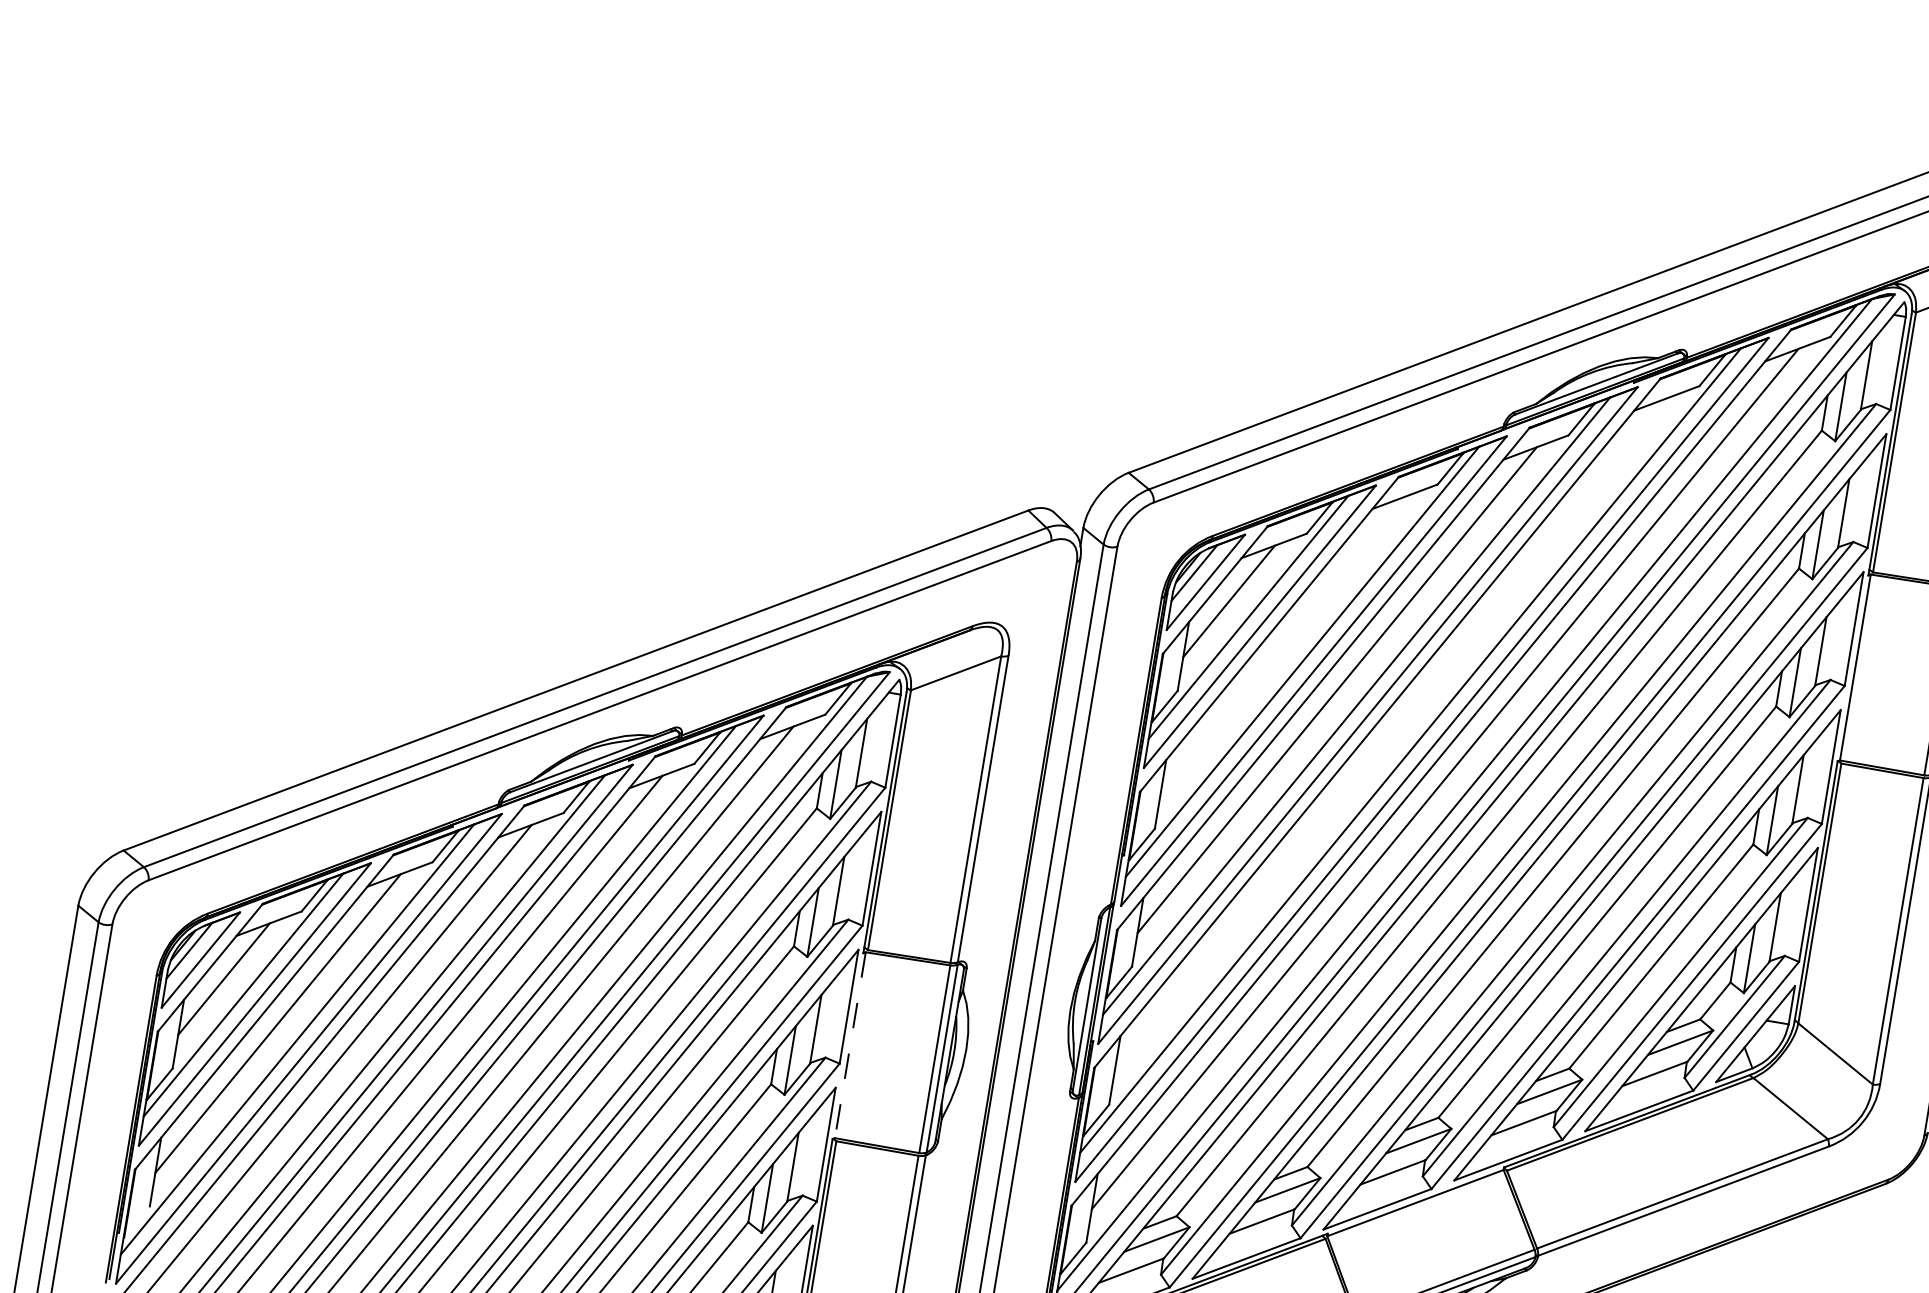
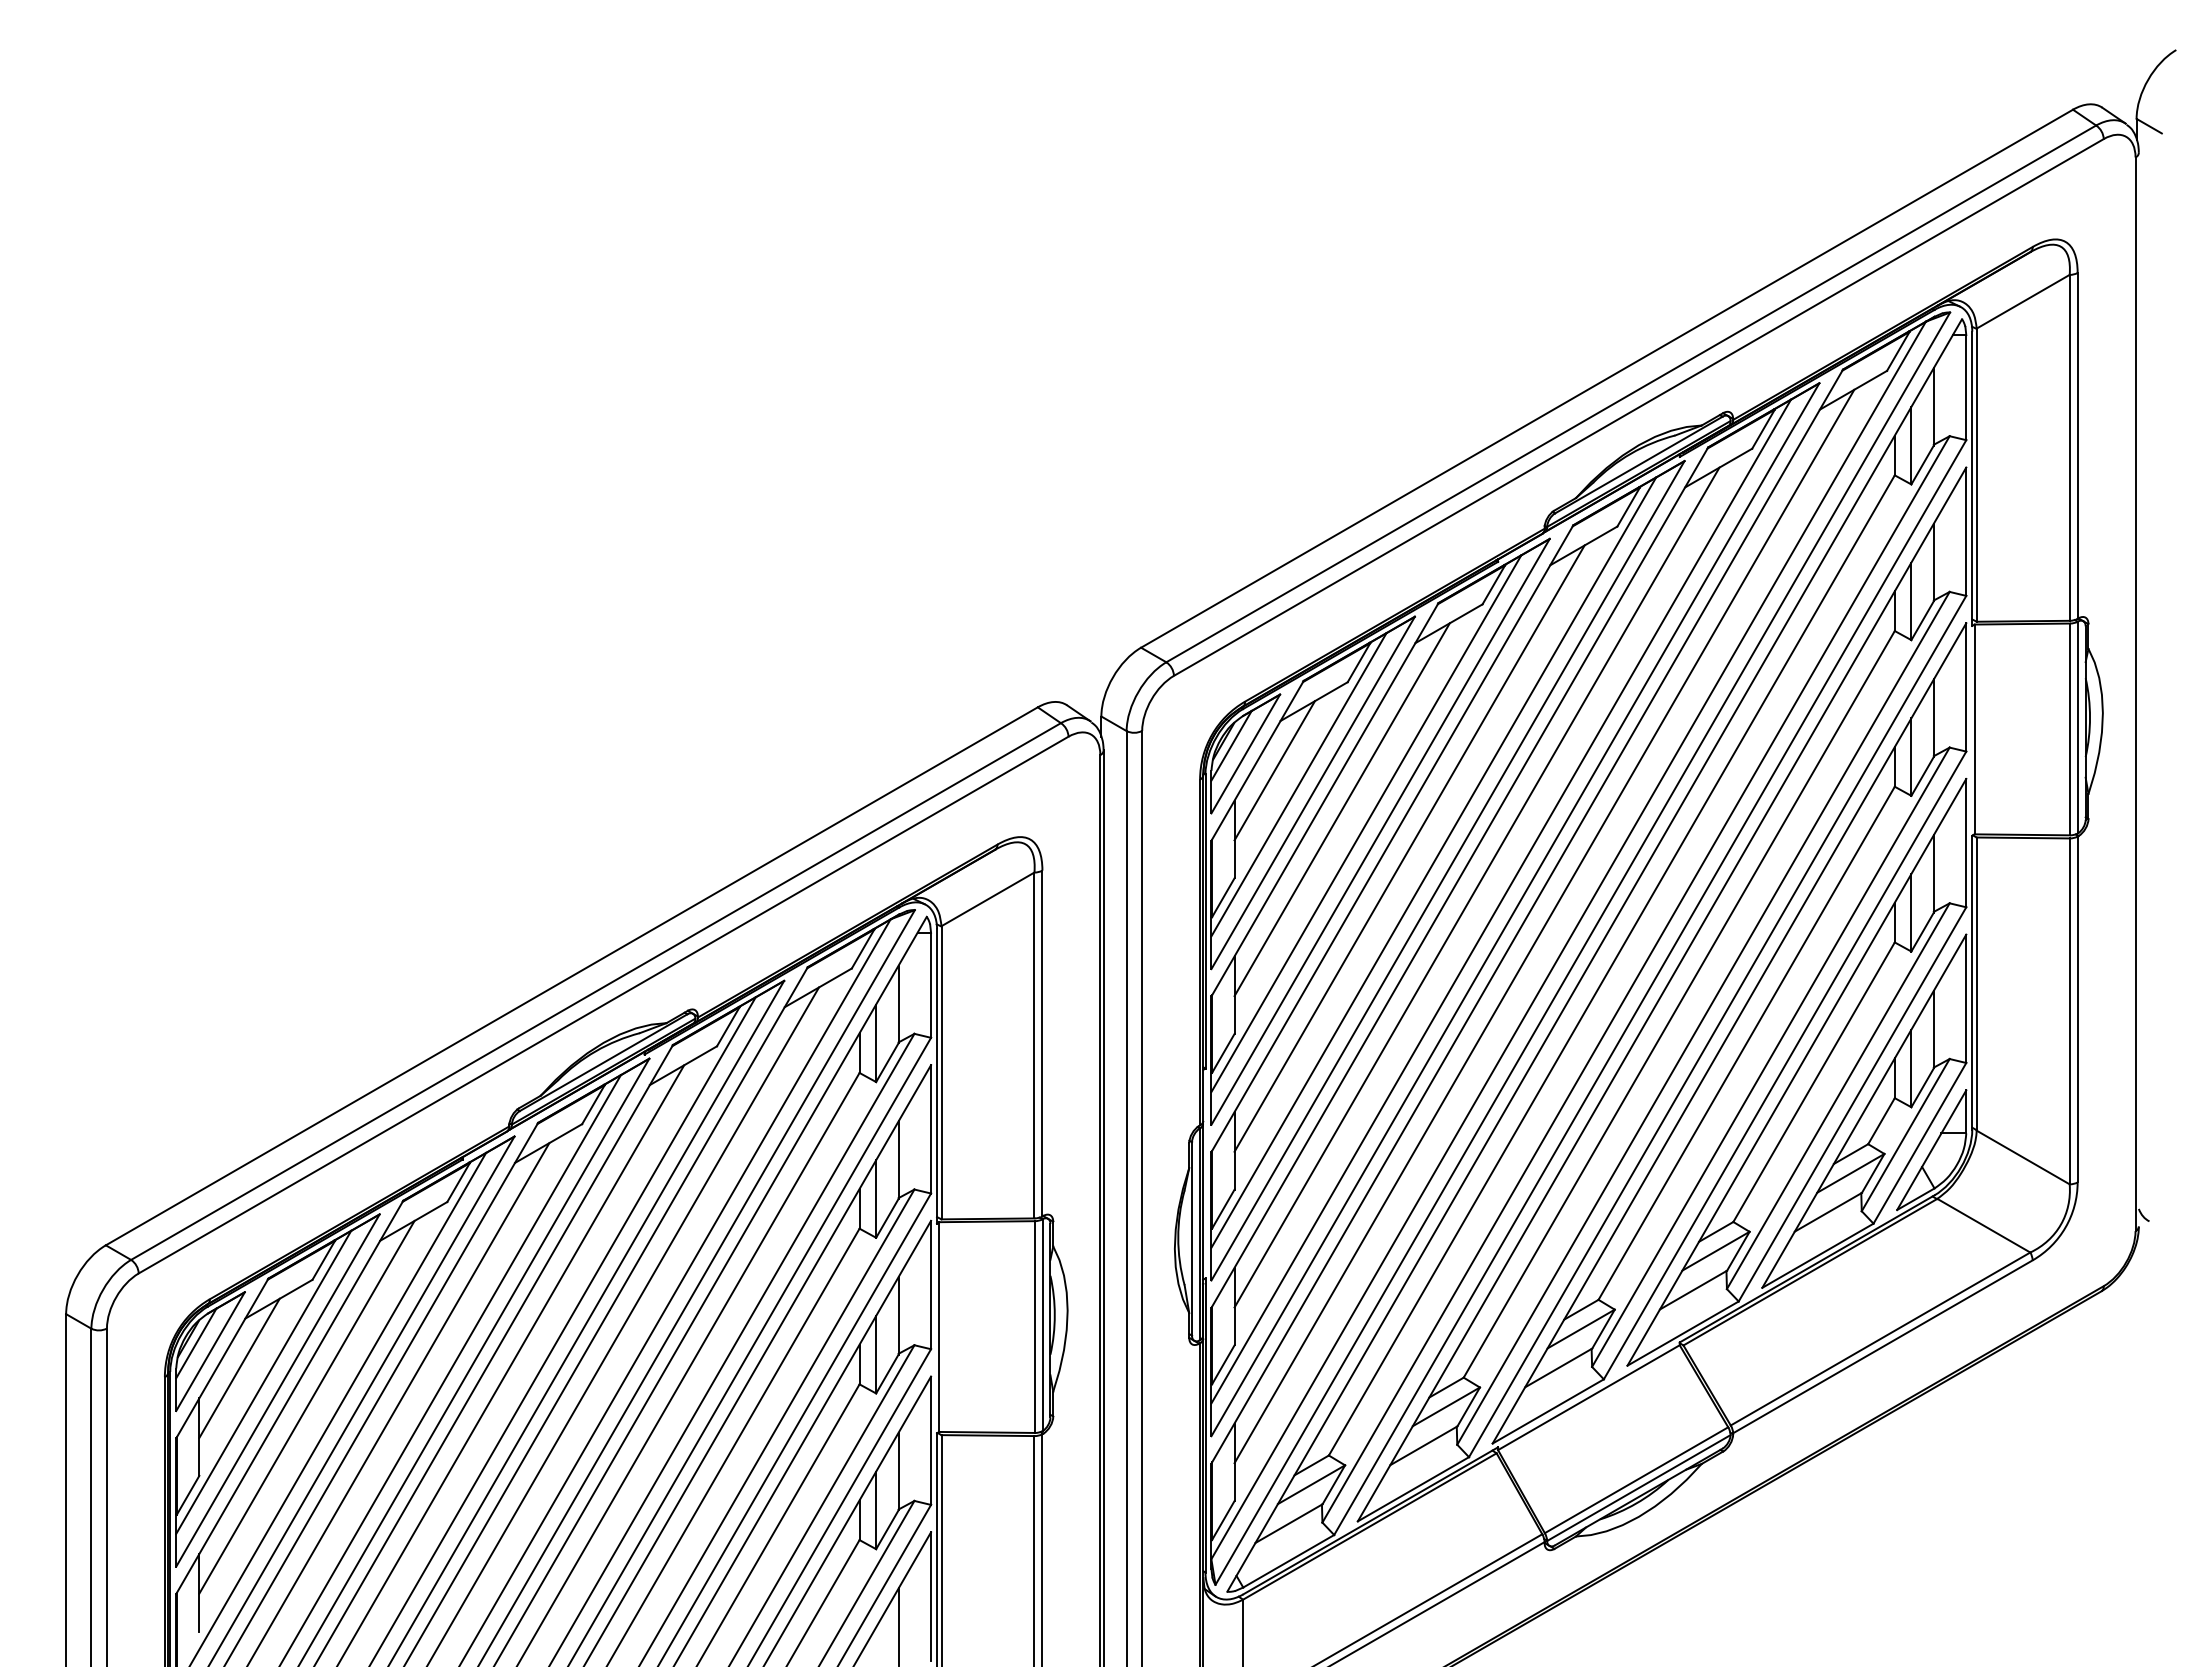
line: (1282, 645) -> (1341, 809), added
line: (1390, 734) -> (1476, 887), added
line: (850, 1045) -> (939, 1327), dashed -> solid

